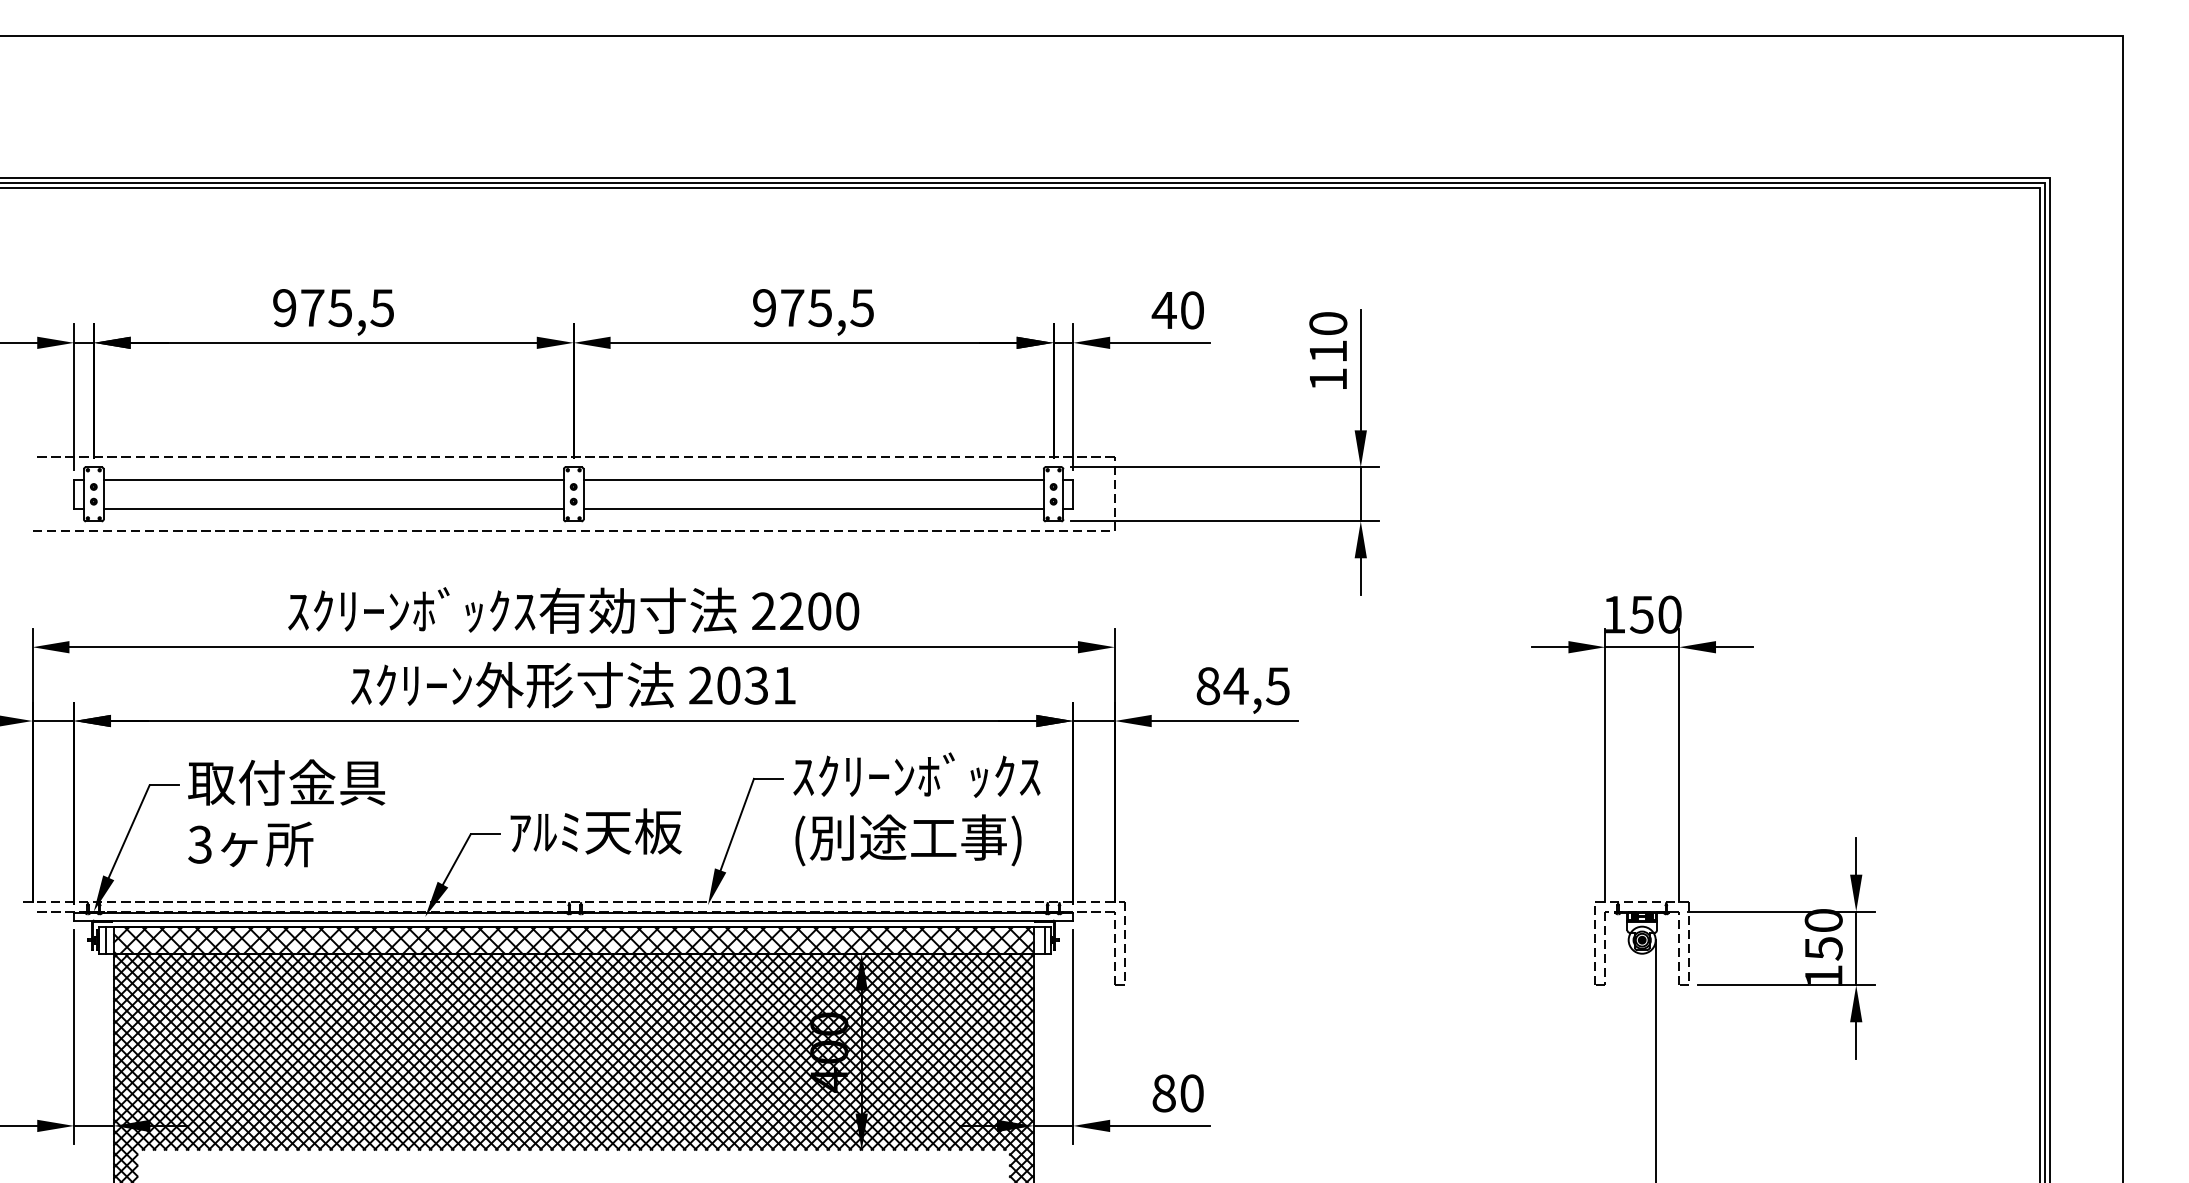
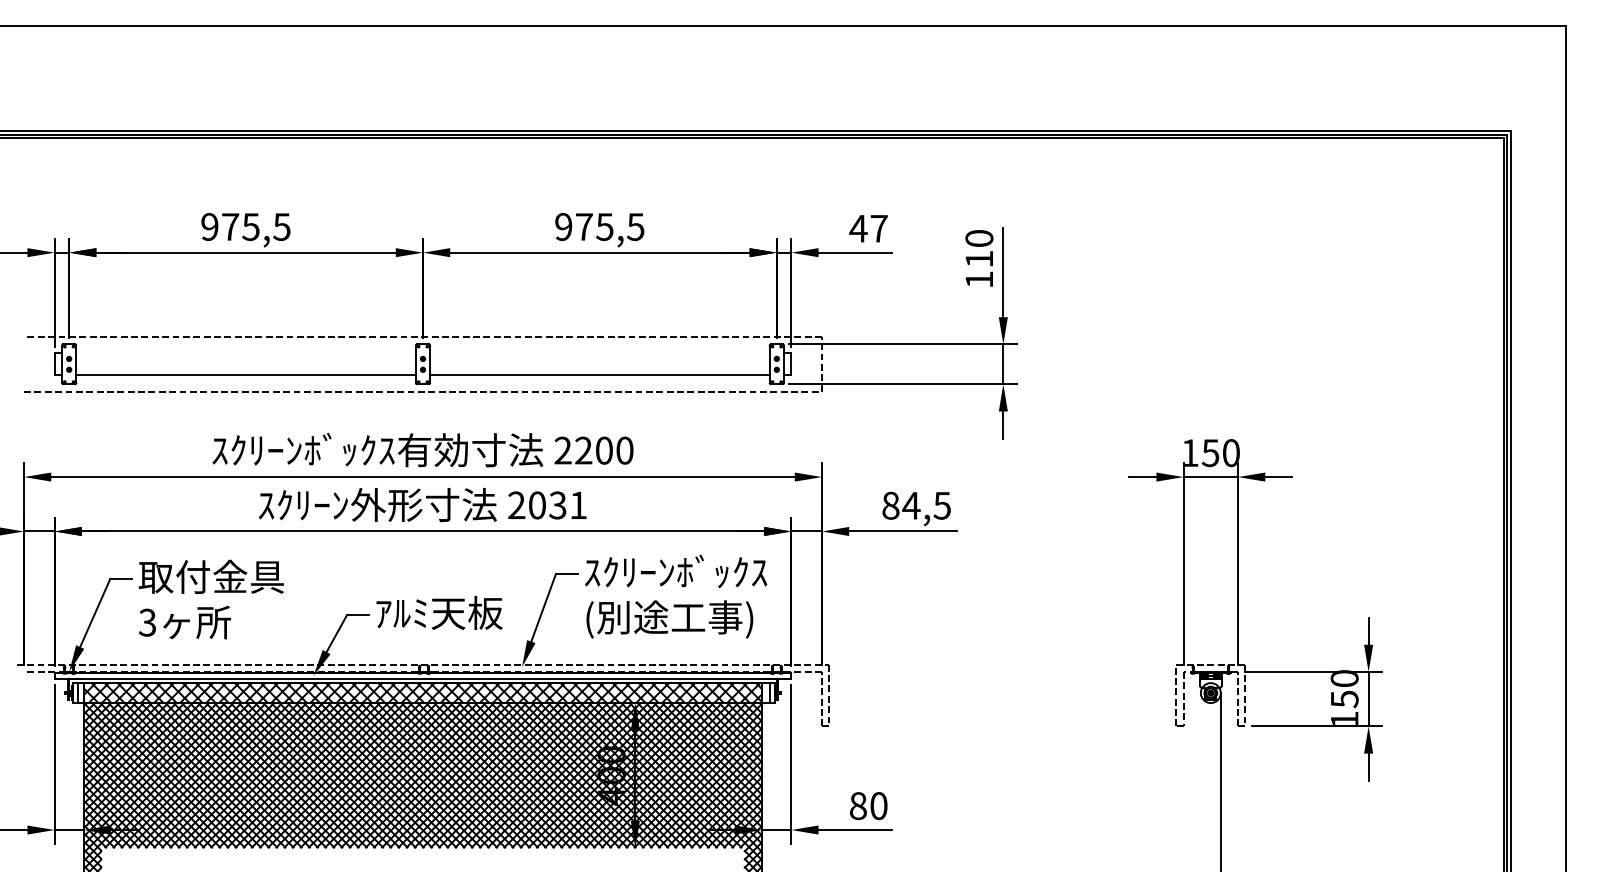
text: (1192, 310) -> (879, 228), 40 -> 47
line: (333, 479) -> (245, 353), removed
line: (813, 479) -> (599, 353), removed

